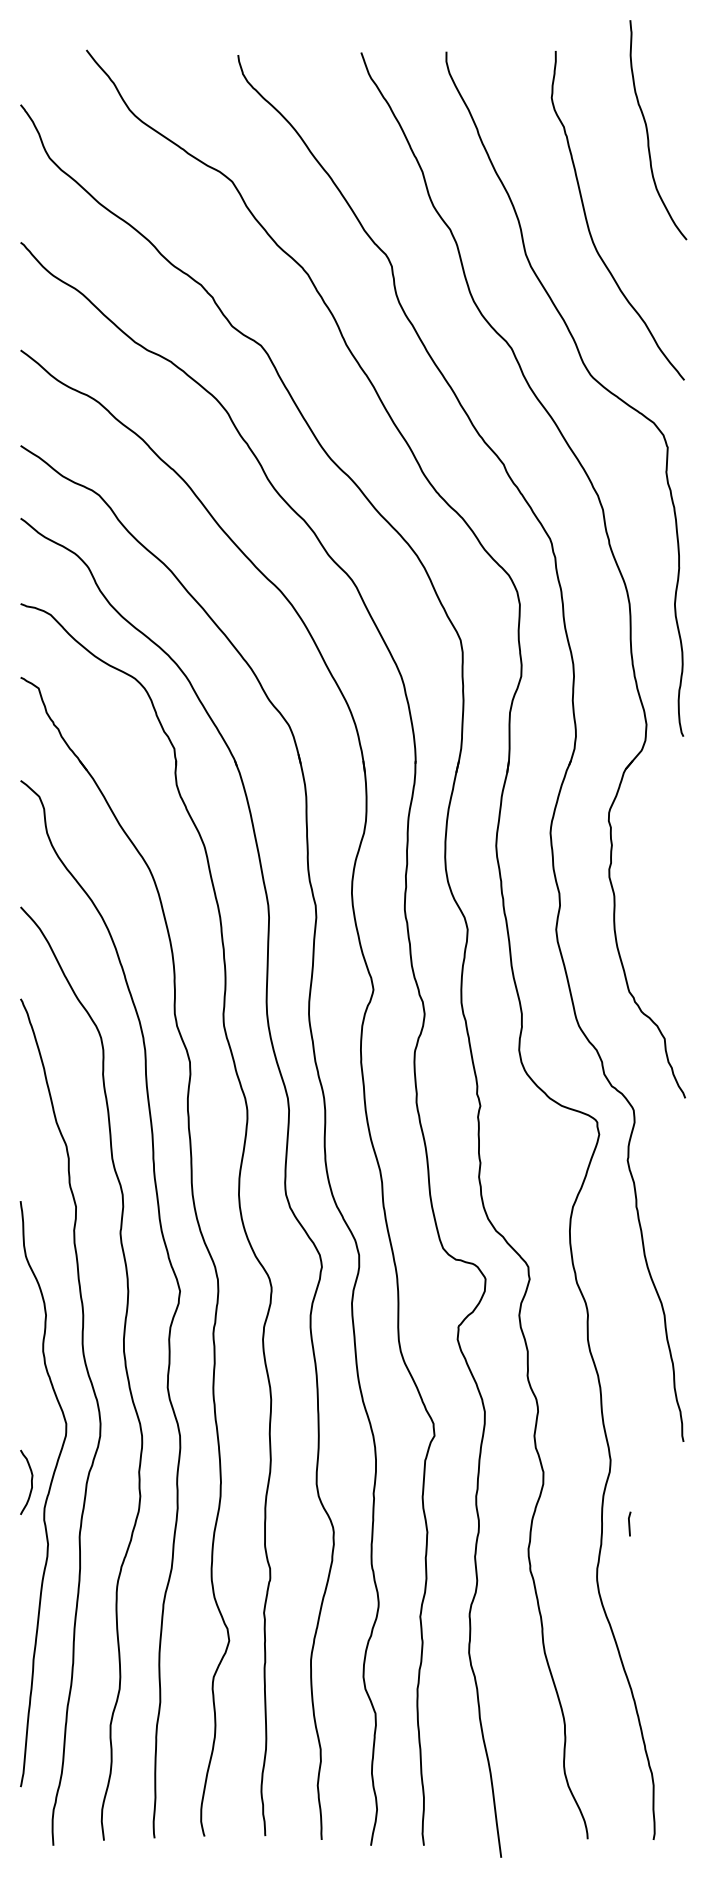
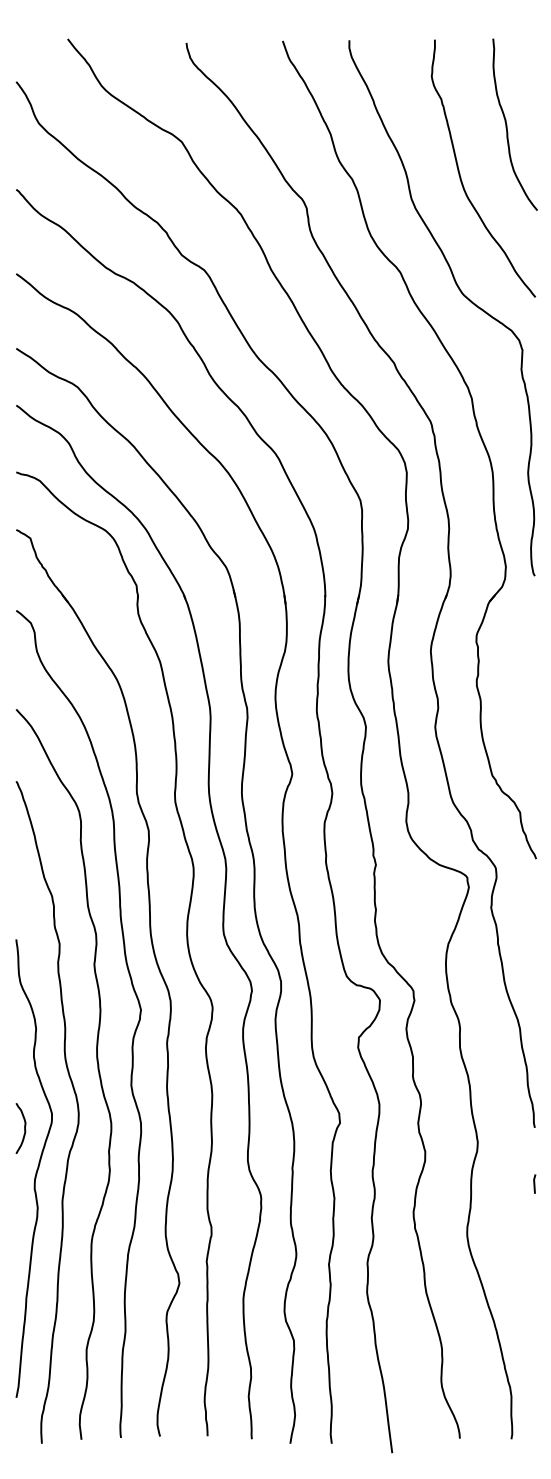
curve: (648, 129) -> (507, 124), moved
curve: (31, 1482) -> (24, 1128), moved
line: (629, 1523) -> (534, 1183), moved

